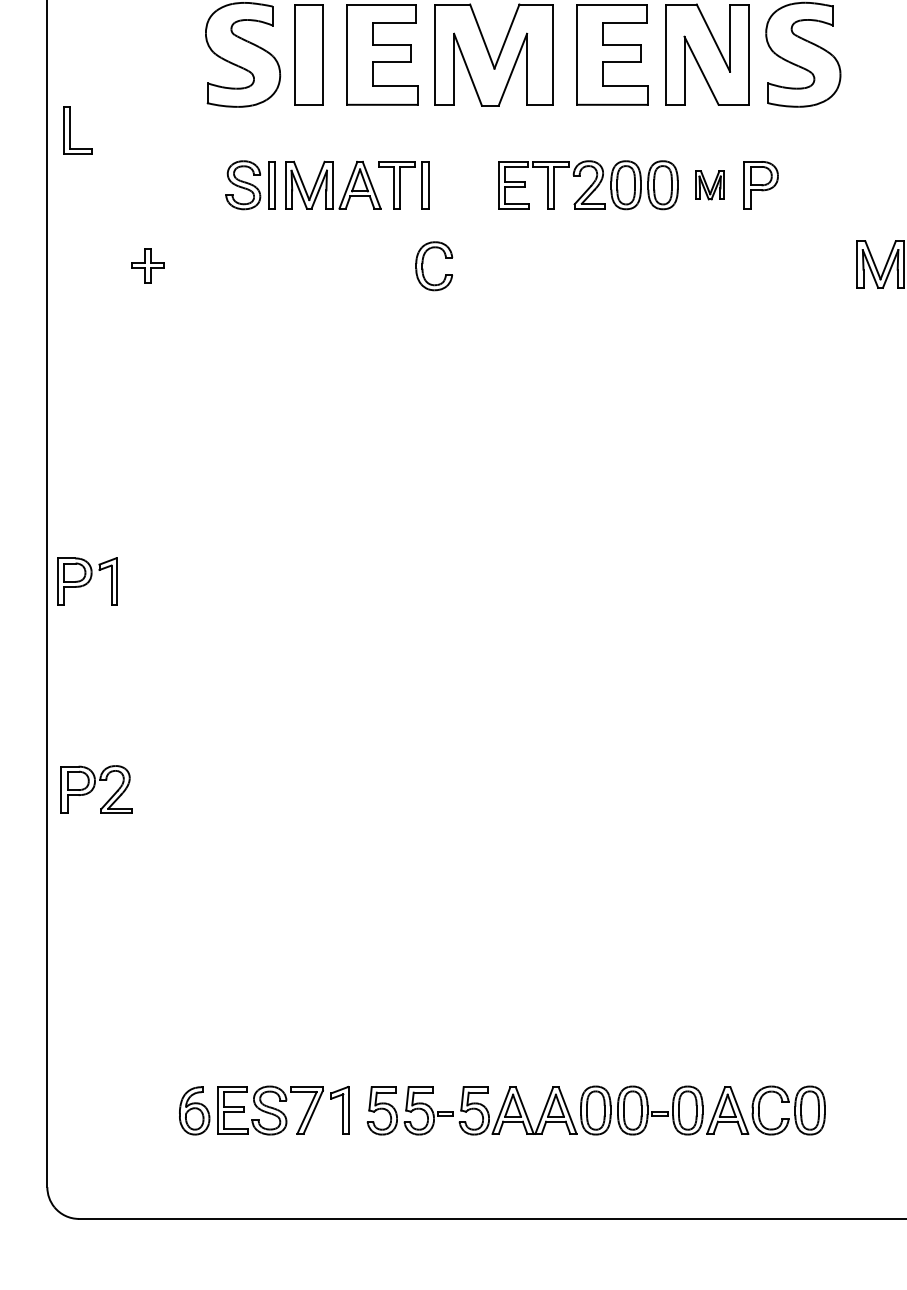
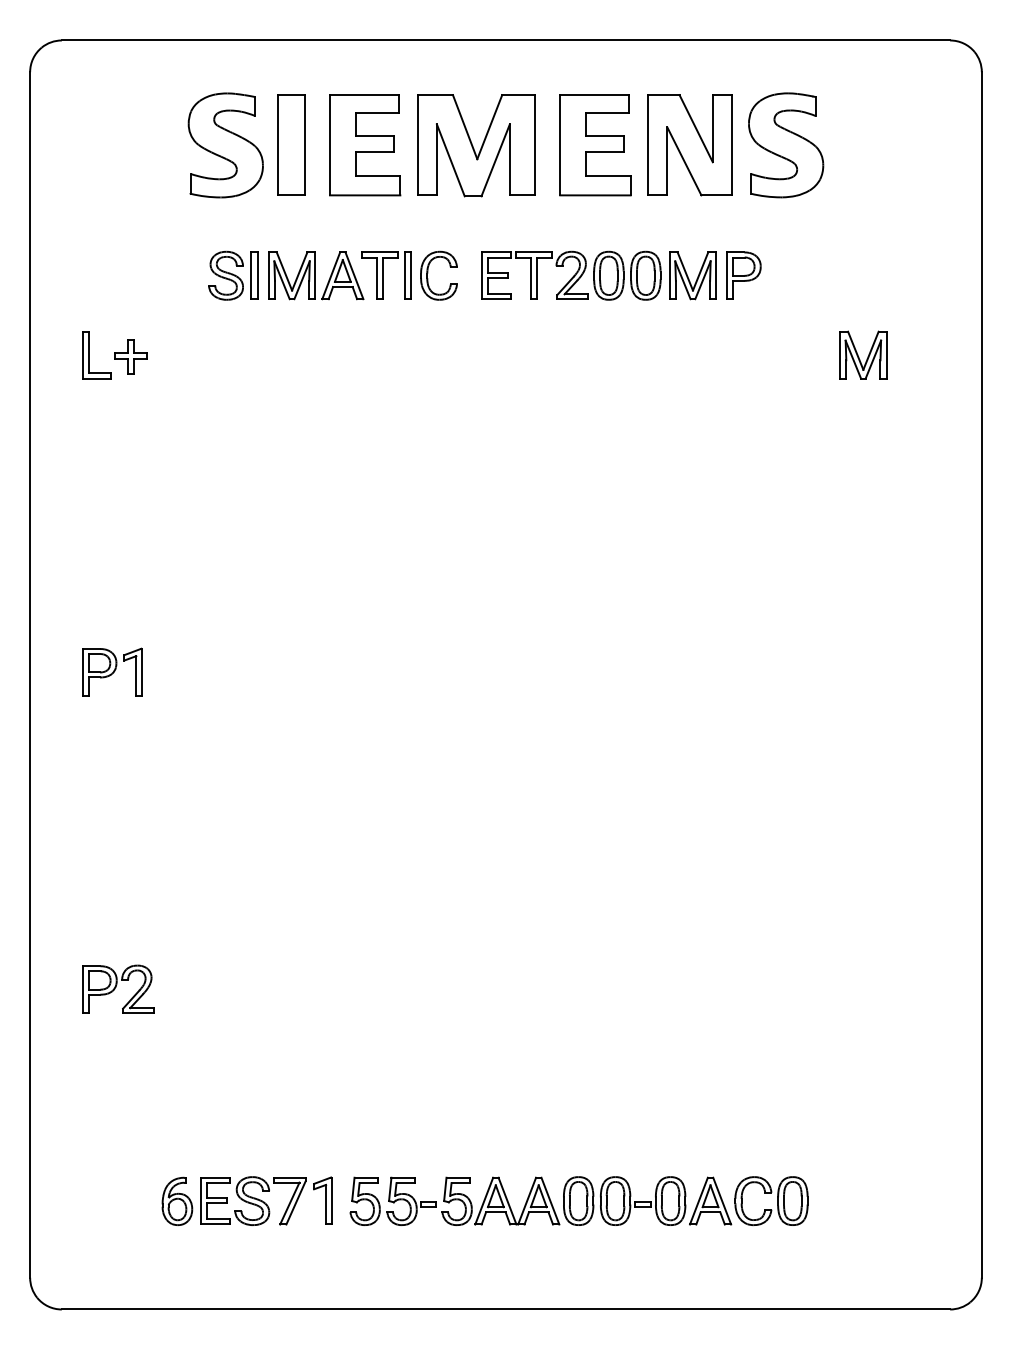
part: (70, 130) -> (89, 355), moved
part: (709, 184) -> (692, 275), size x1.67
part: (423, 263) -> (428, 273), moved
part: (87, 580) -> (112, 671), moved
part: (96, 788) -> (118, 988), moved

